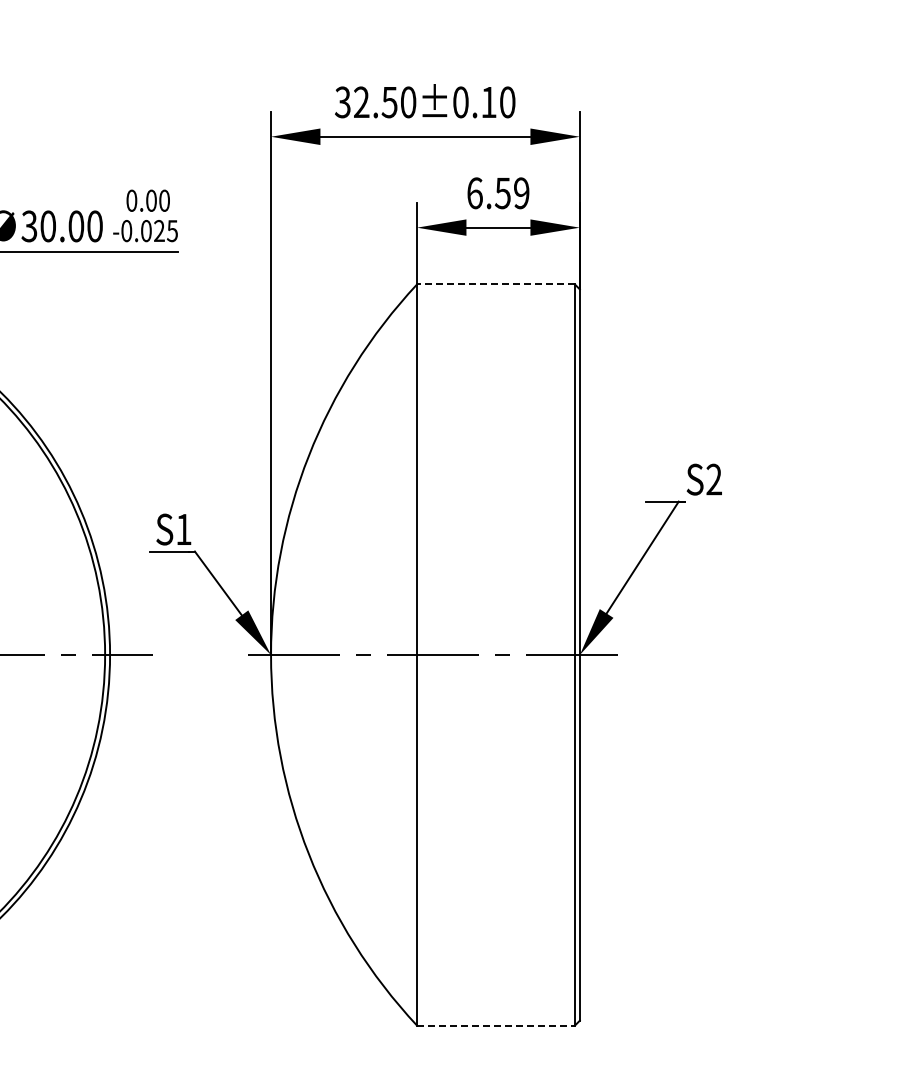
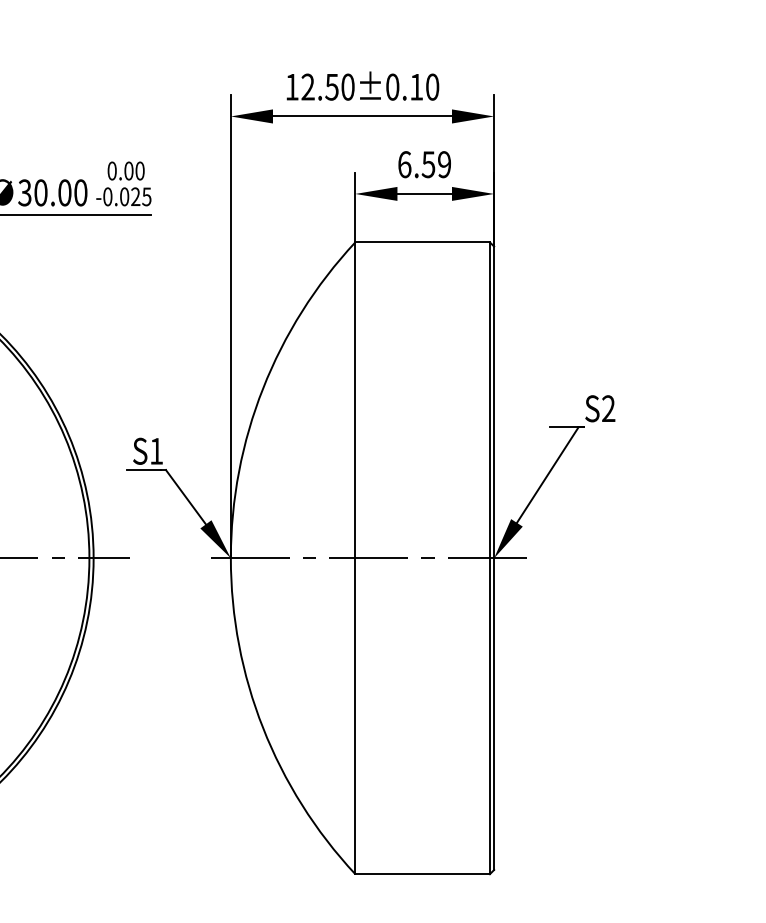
text: (342, 102) -> (291, 87), 32.50±0.10 -> 12.50±0.10
line: (496, 284) -> (423, 242), dashed -> solid
line: (496, 1025) -> (423, 874), dashed -> solid

